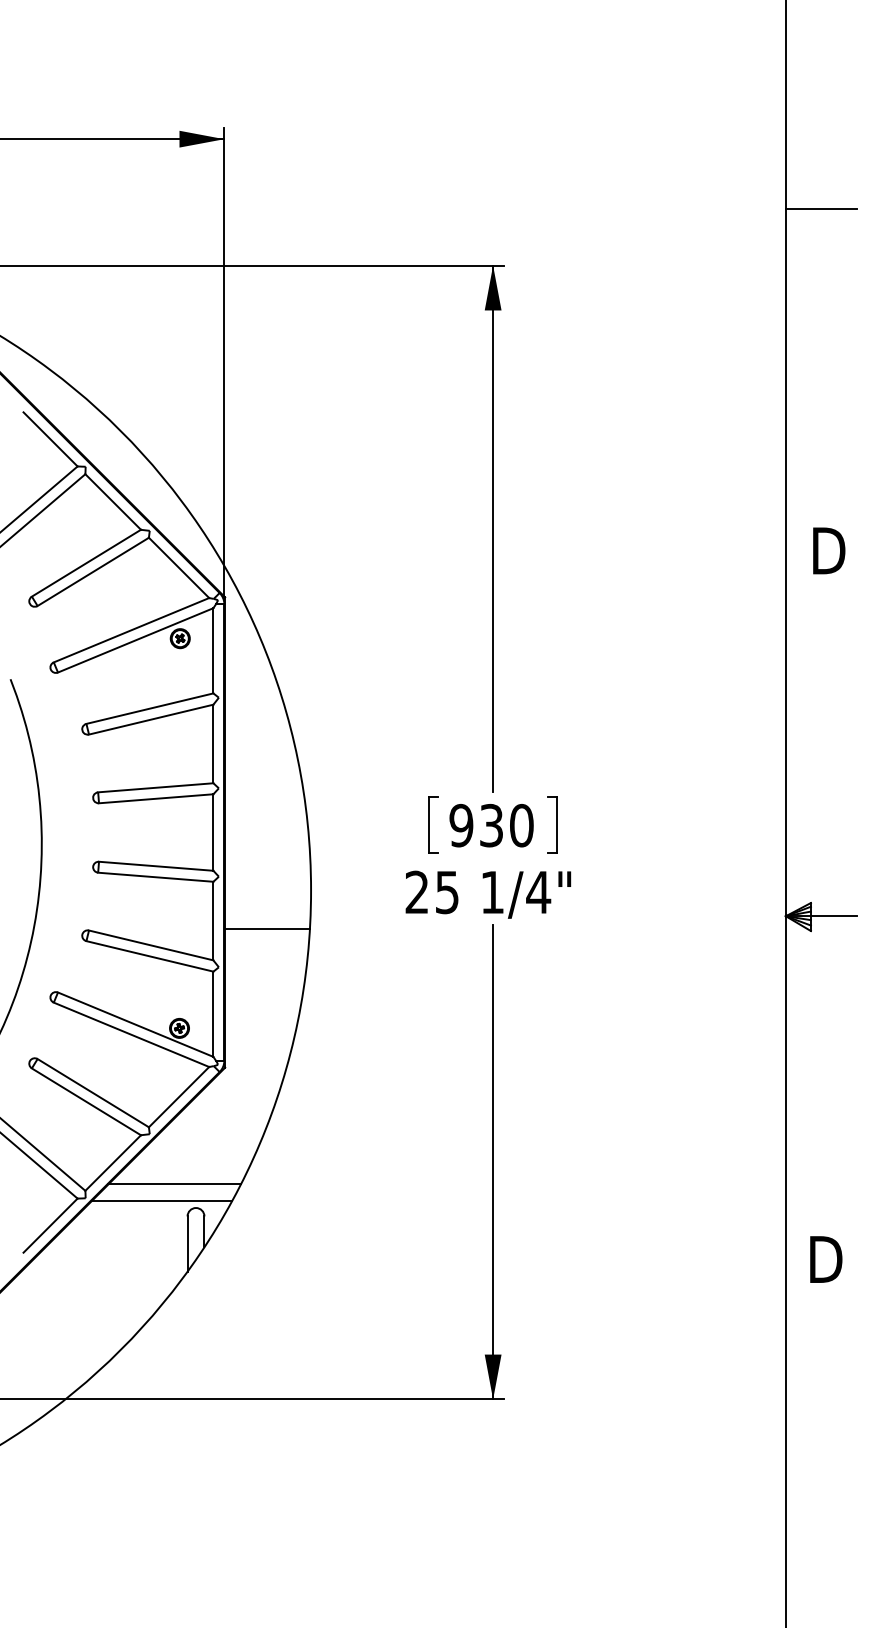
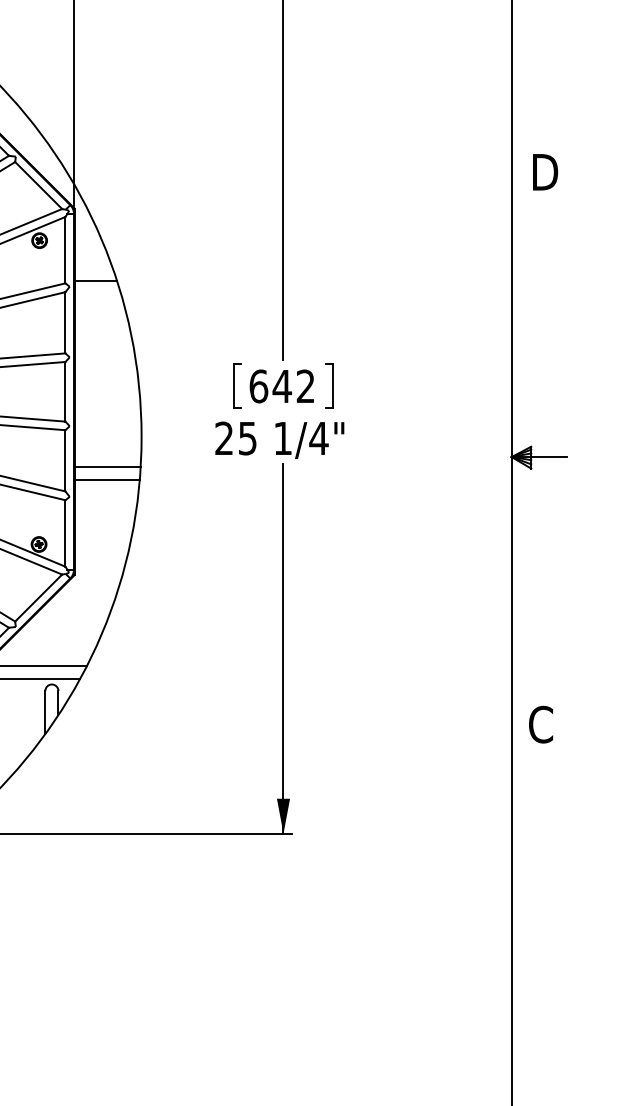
line: (252, 690) -> (95, 281), added
text: (491, 825) -> (282, 386), 930 -> 642
line: (266, 945) -> (106, 479), added
text: (825, 1259) -> (542, 724), D -> C

